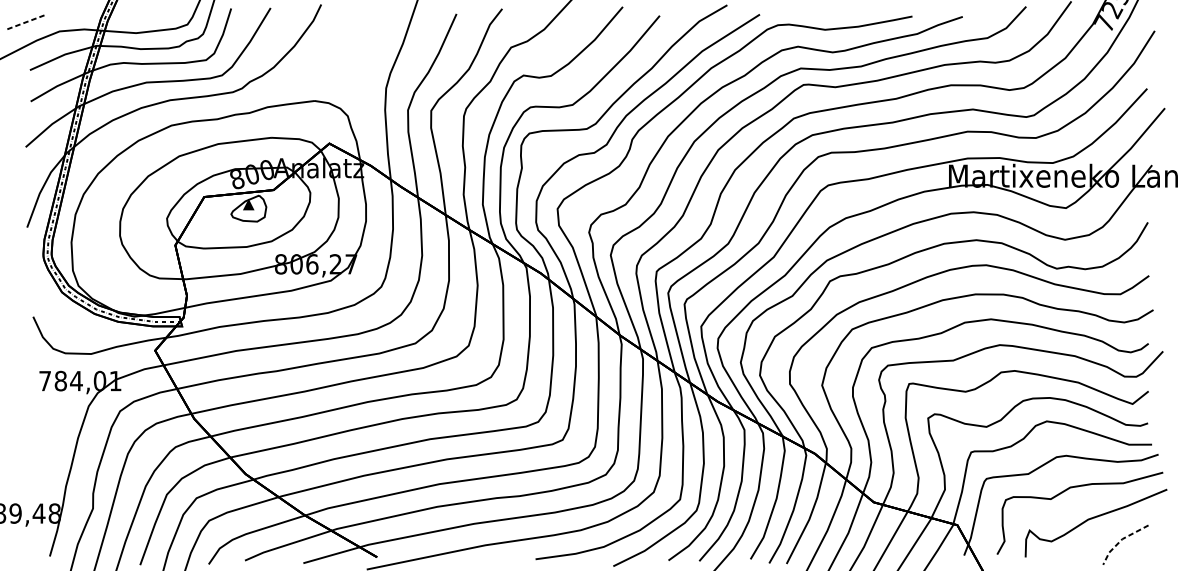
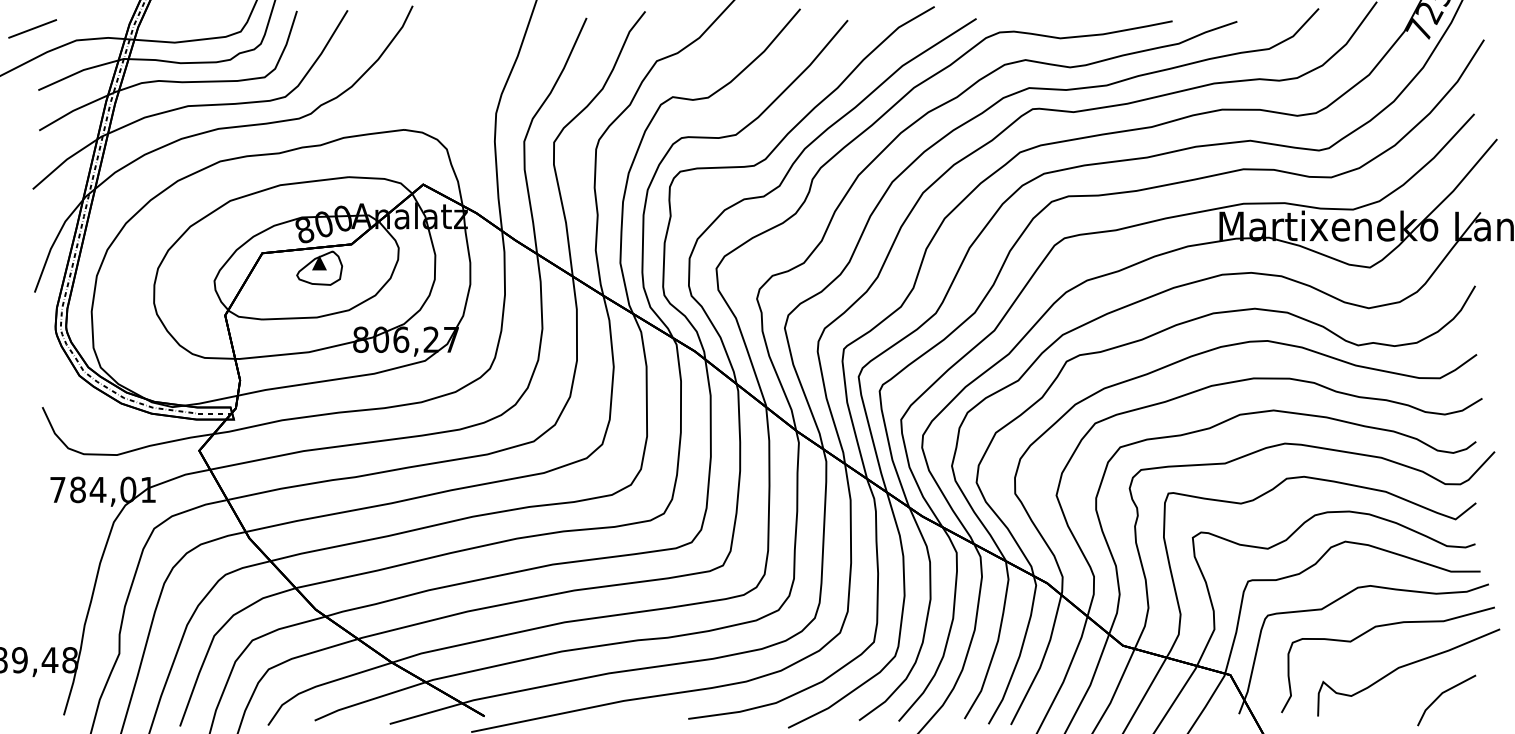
line: (25, 22) -> (32, 28), dashed -> solid
line: (1120, 541) -> (1440, 695), dashed -> solid

